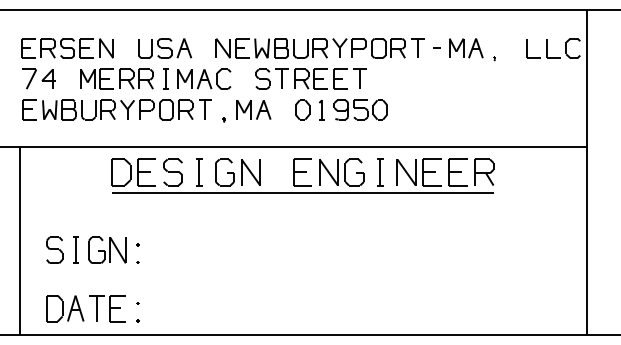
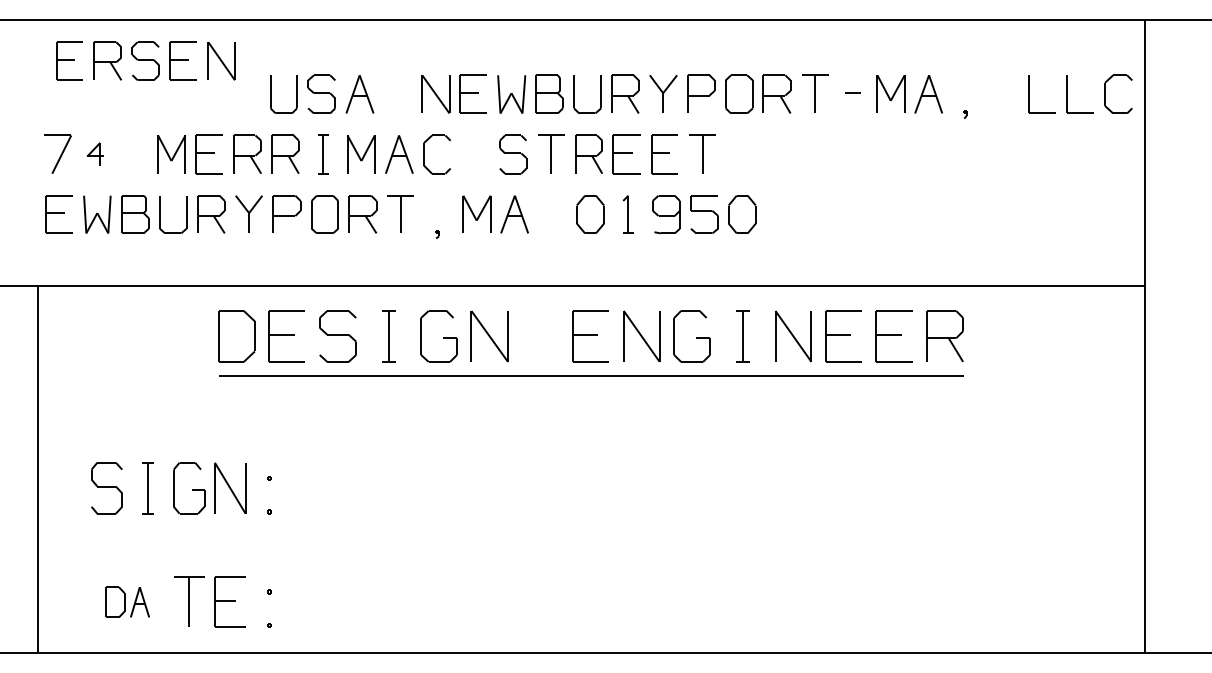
part: (67, 48) -> (145, 61), moved
part: (48, 78) -> (94, 153), size x0.6
part: (65, 308) -> (128, 601), size x0.6

